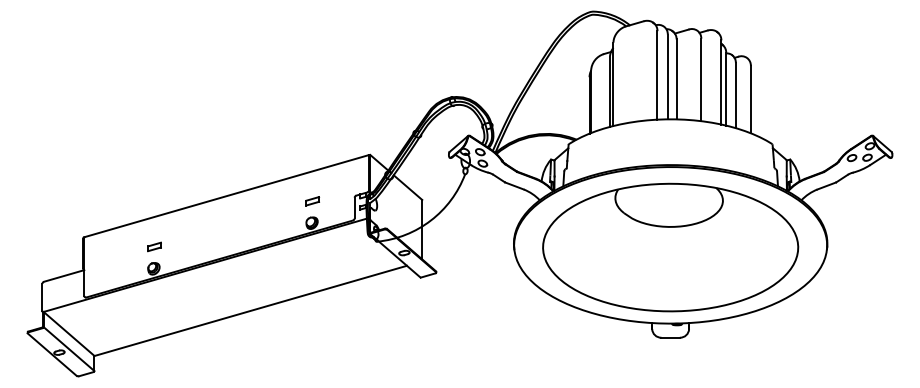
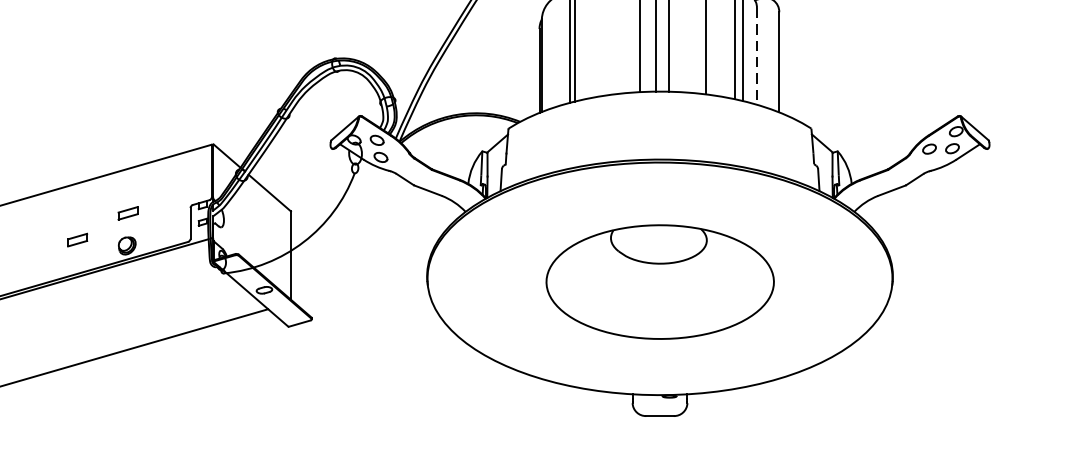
line: (735, 95) -> (756, 56), solid -> dashed
part: (278, 219) -> (77, 240), added
part: (670, 247) -> (659, 282), size x0.6

